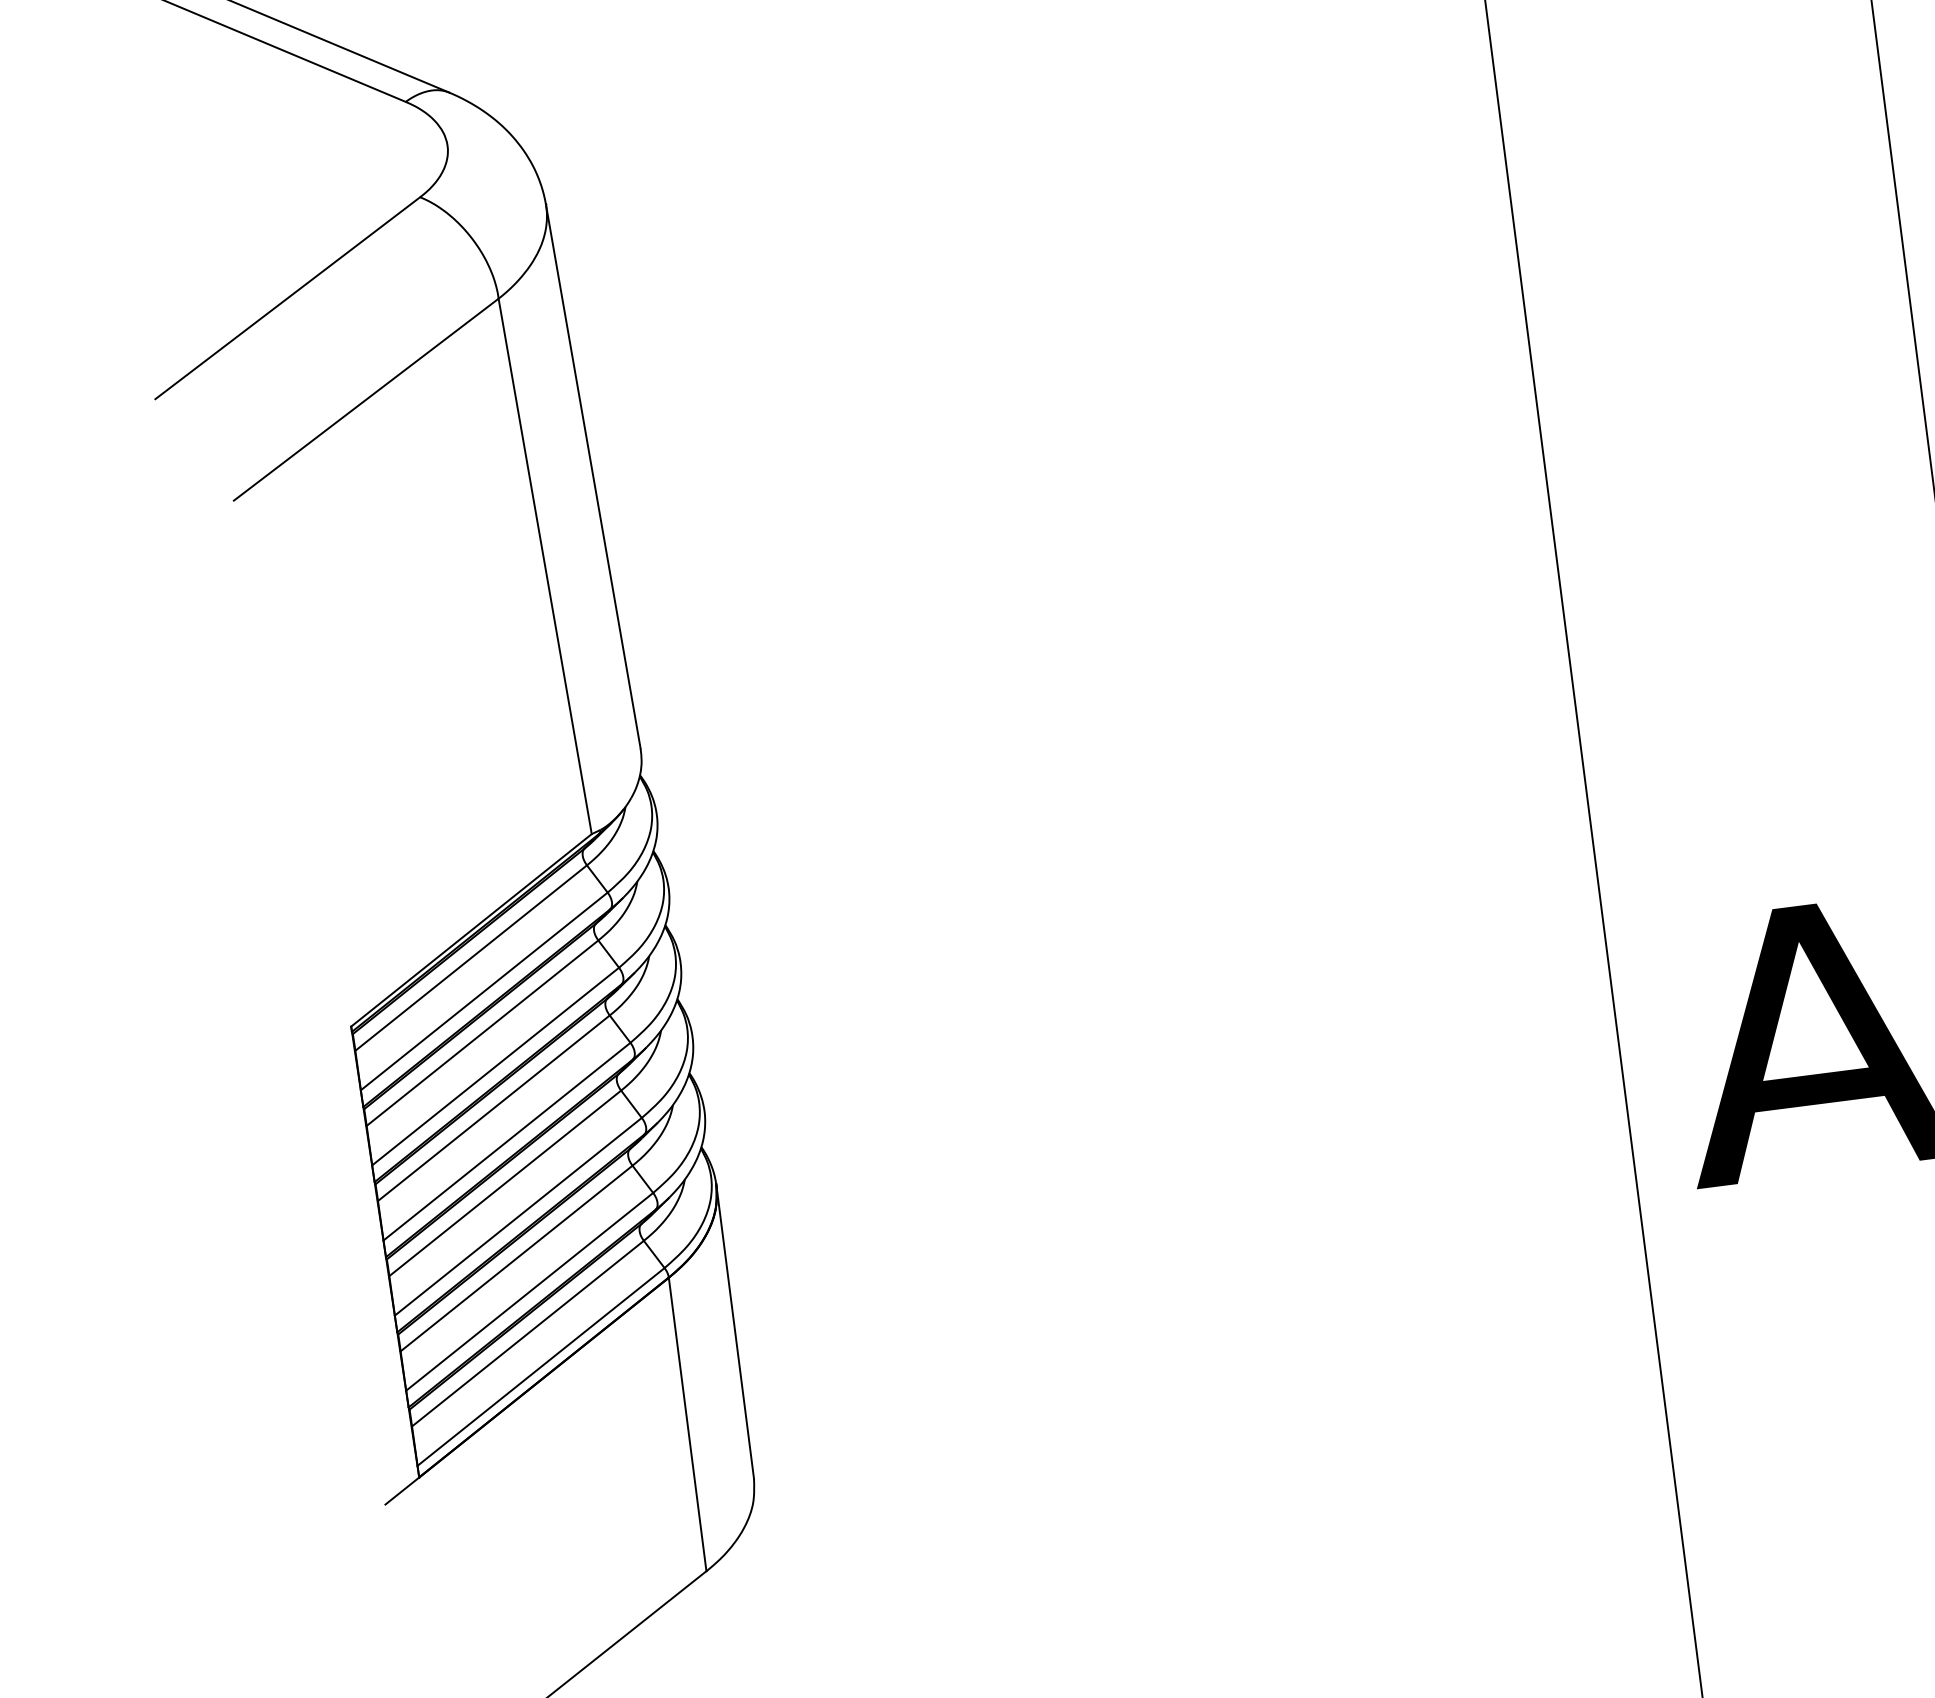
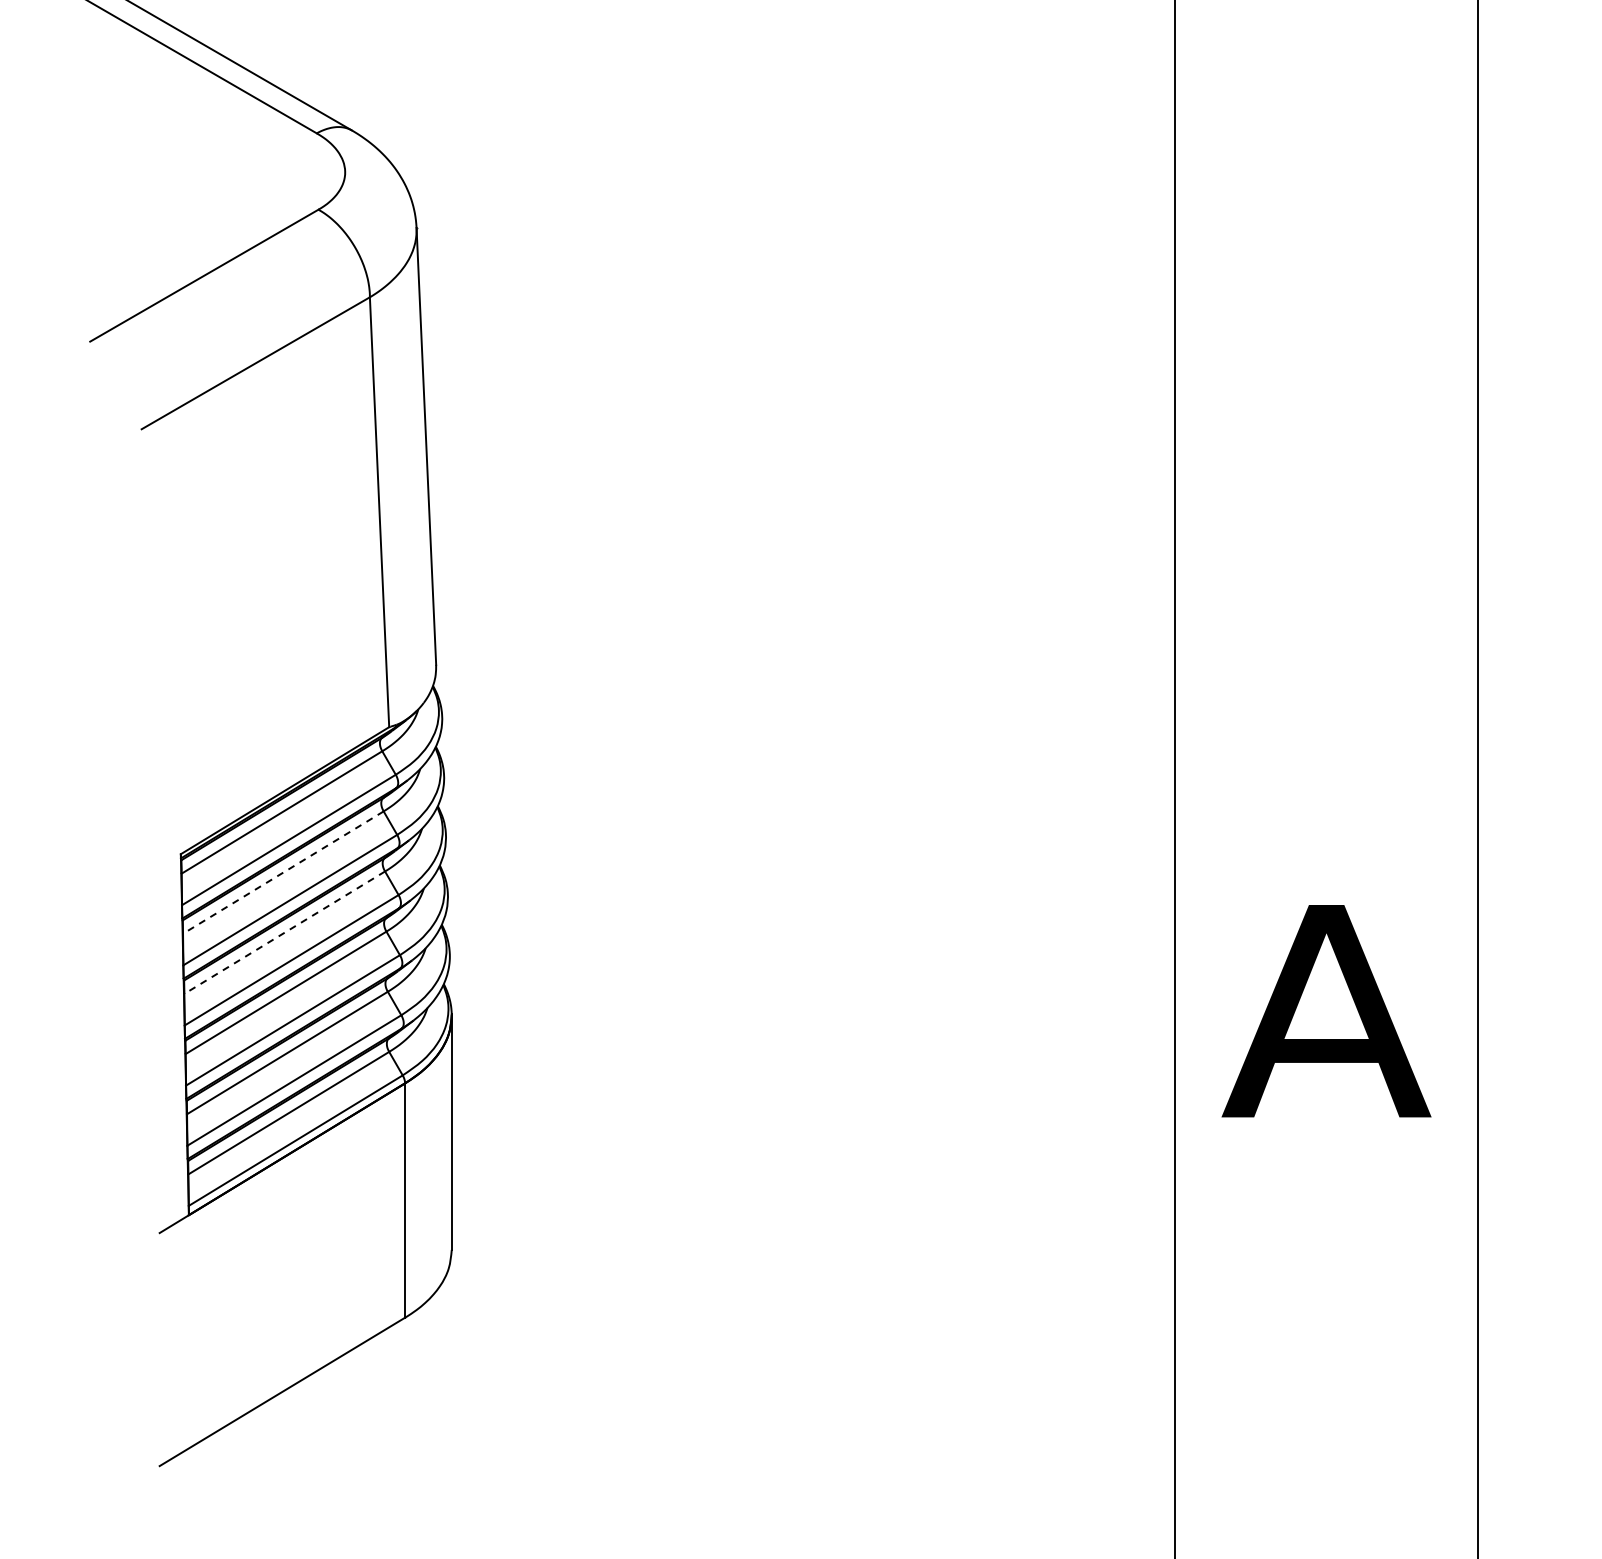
line: (481, 1033) -> (282, 872), solid -> dashed
line: (493, 1108) -> (284, 932), solid -> dashed

